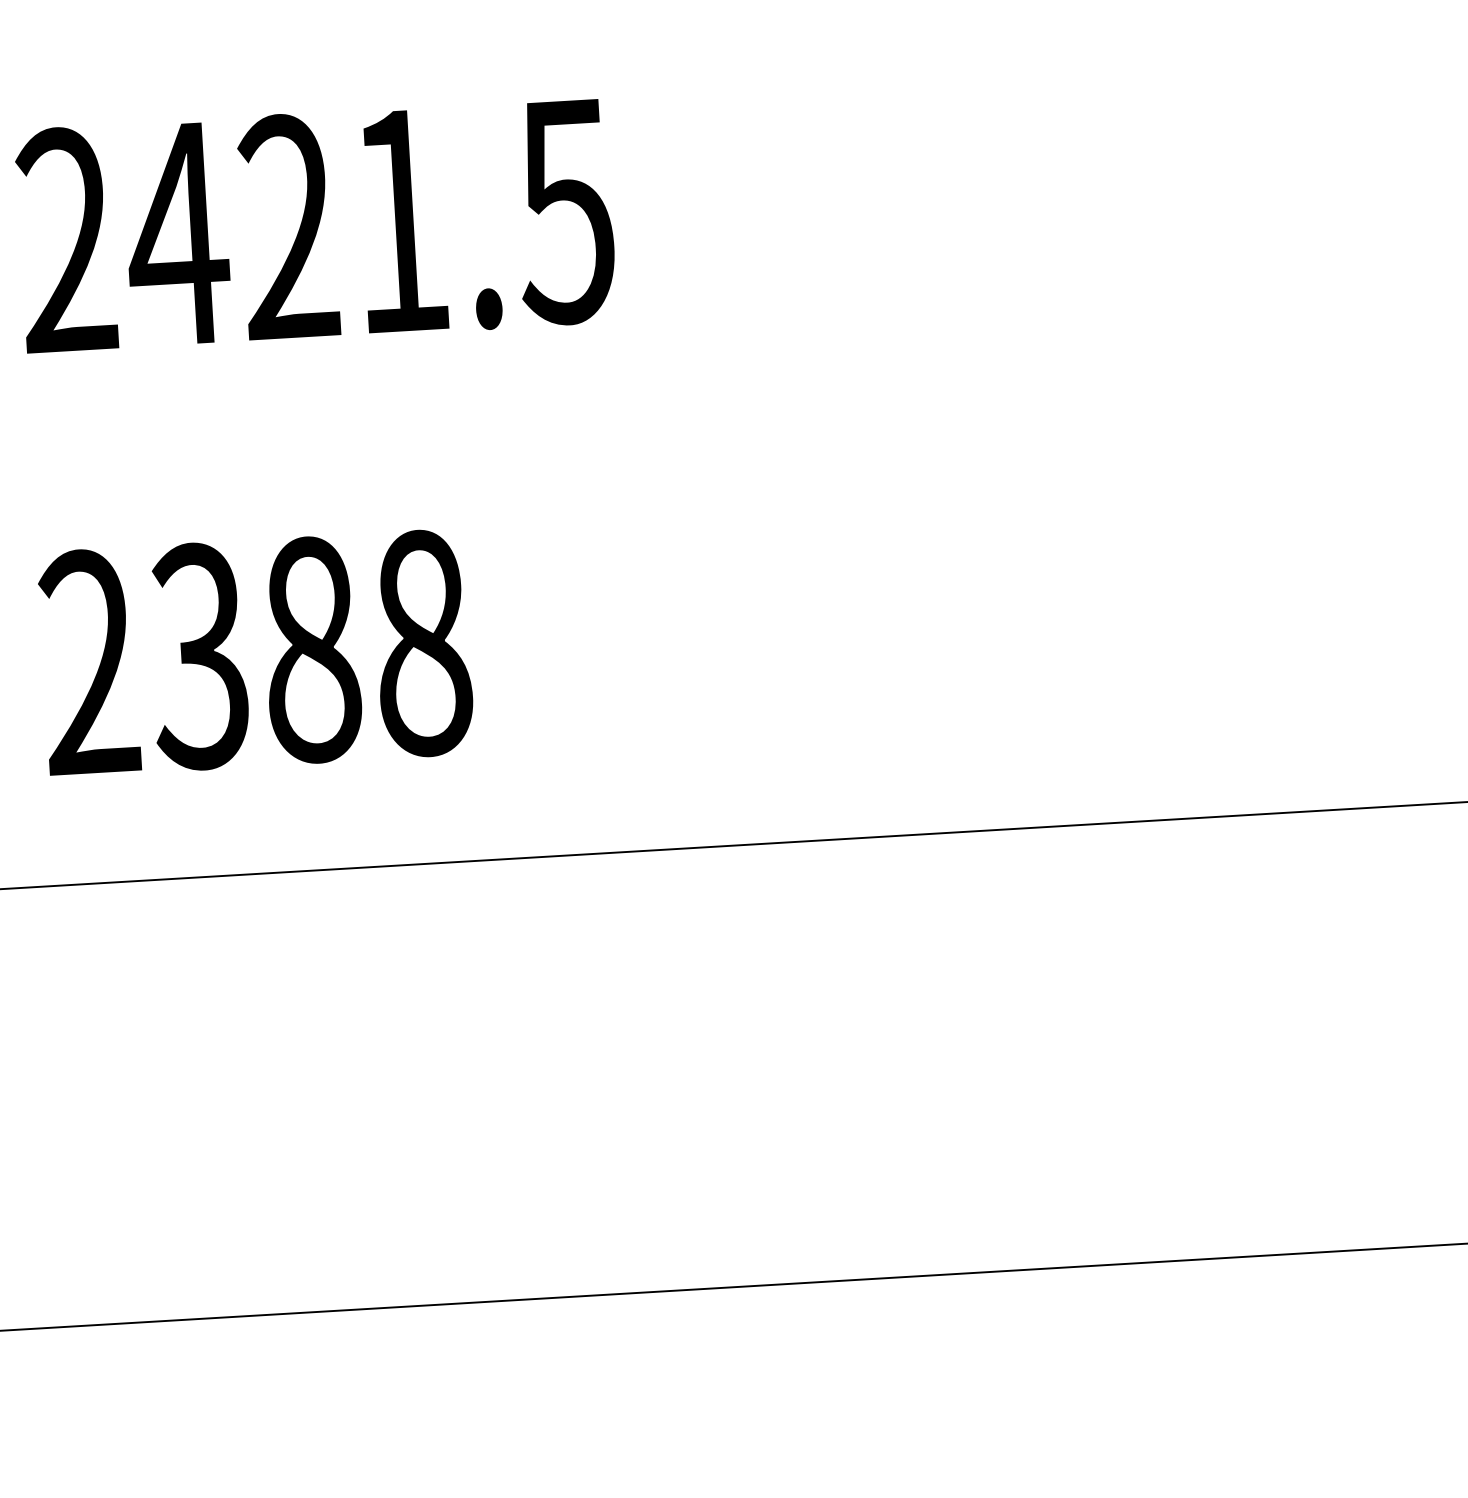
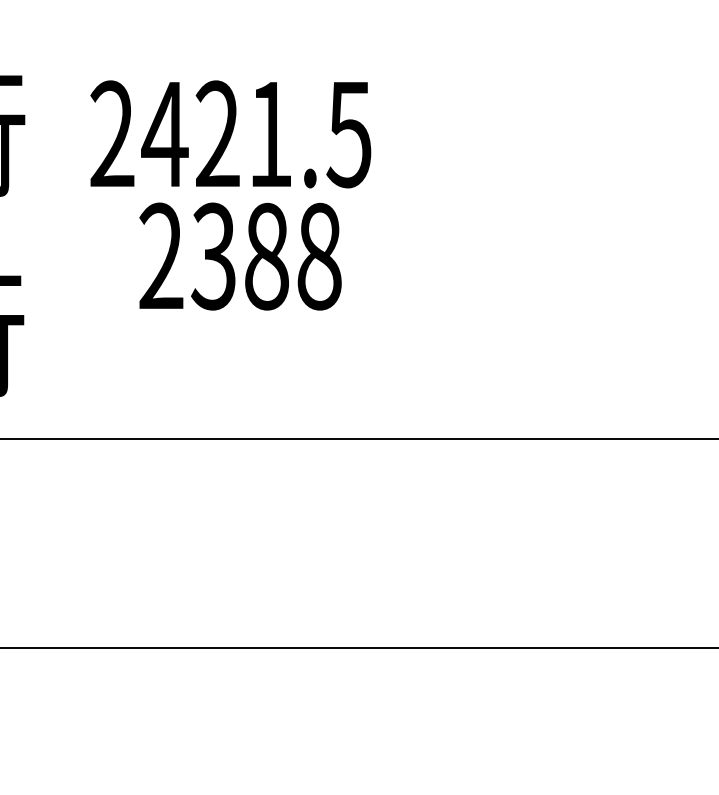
text: (256, 652) -> (240, 256), moved

